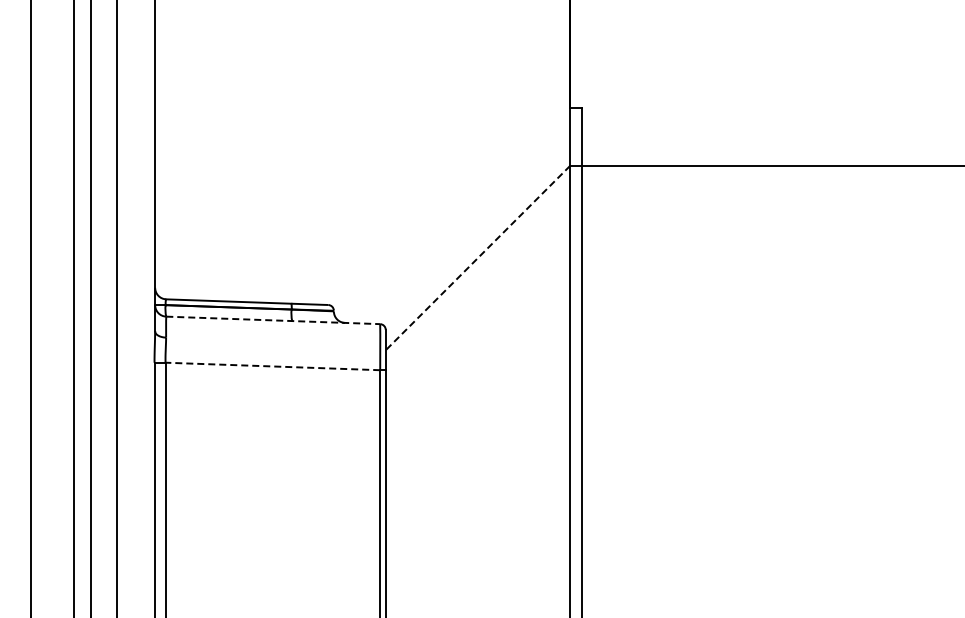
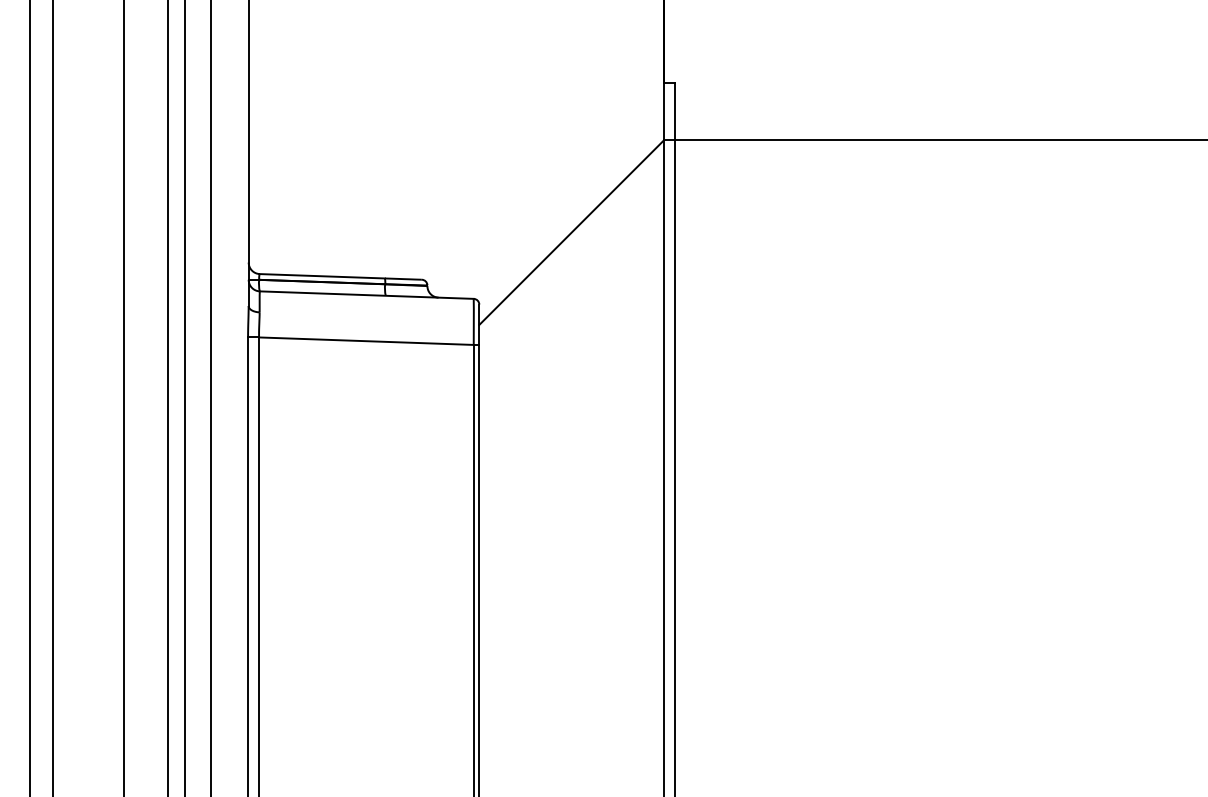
line: (477, 258) -> (571, 233), dashed -> solid
line: (273, 320) -> (367, 295), dashed -> solid
line: (271, 366) -> (365, 341), dashed -> solid

